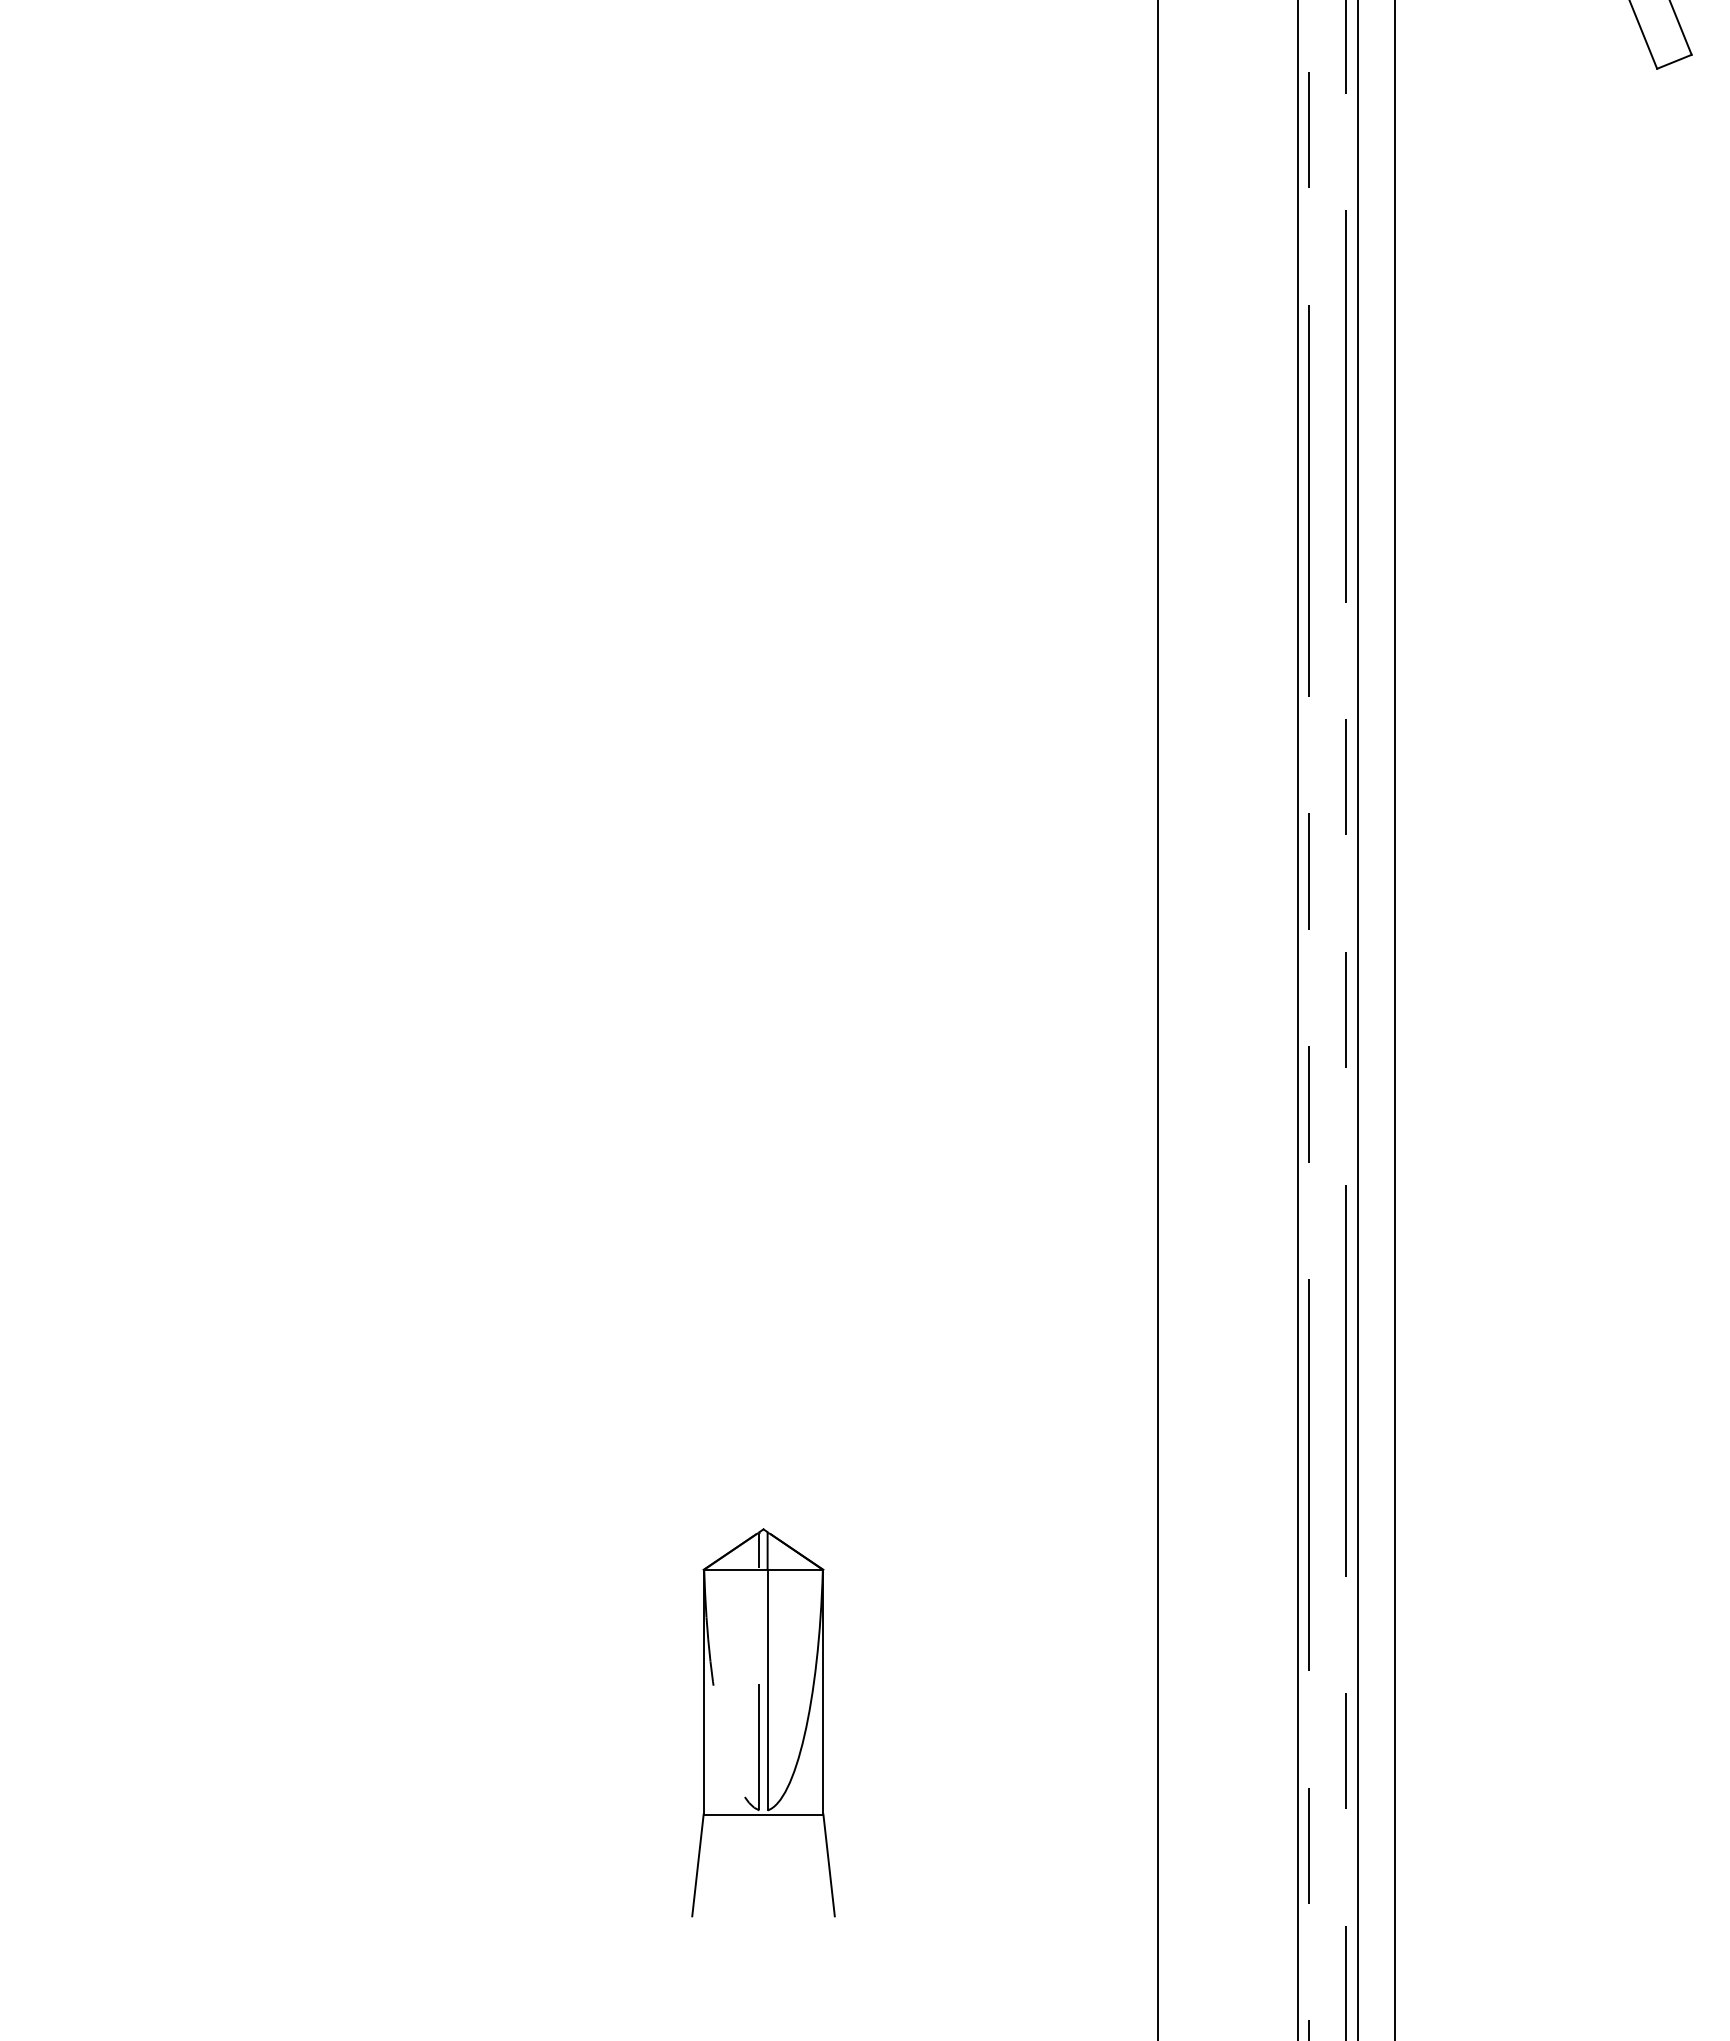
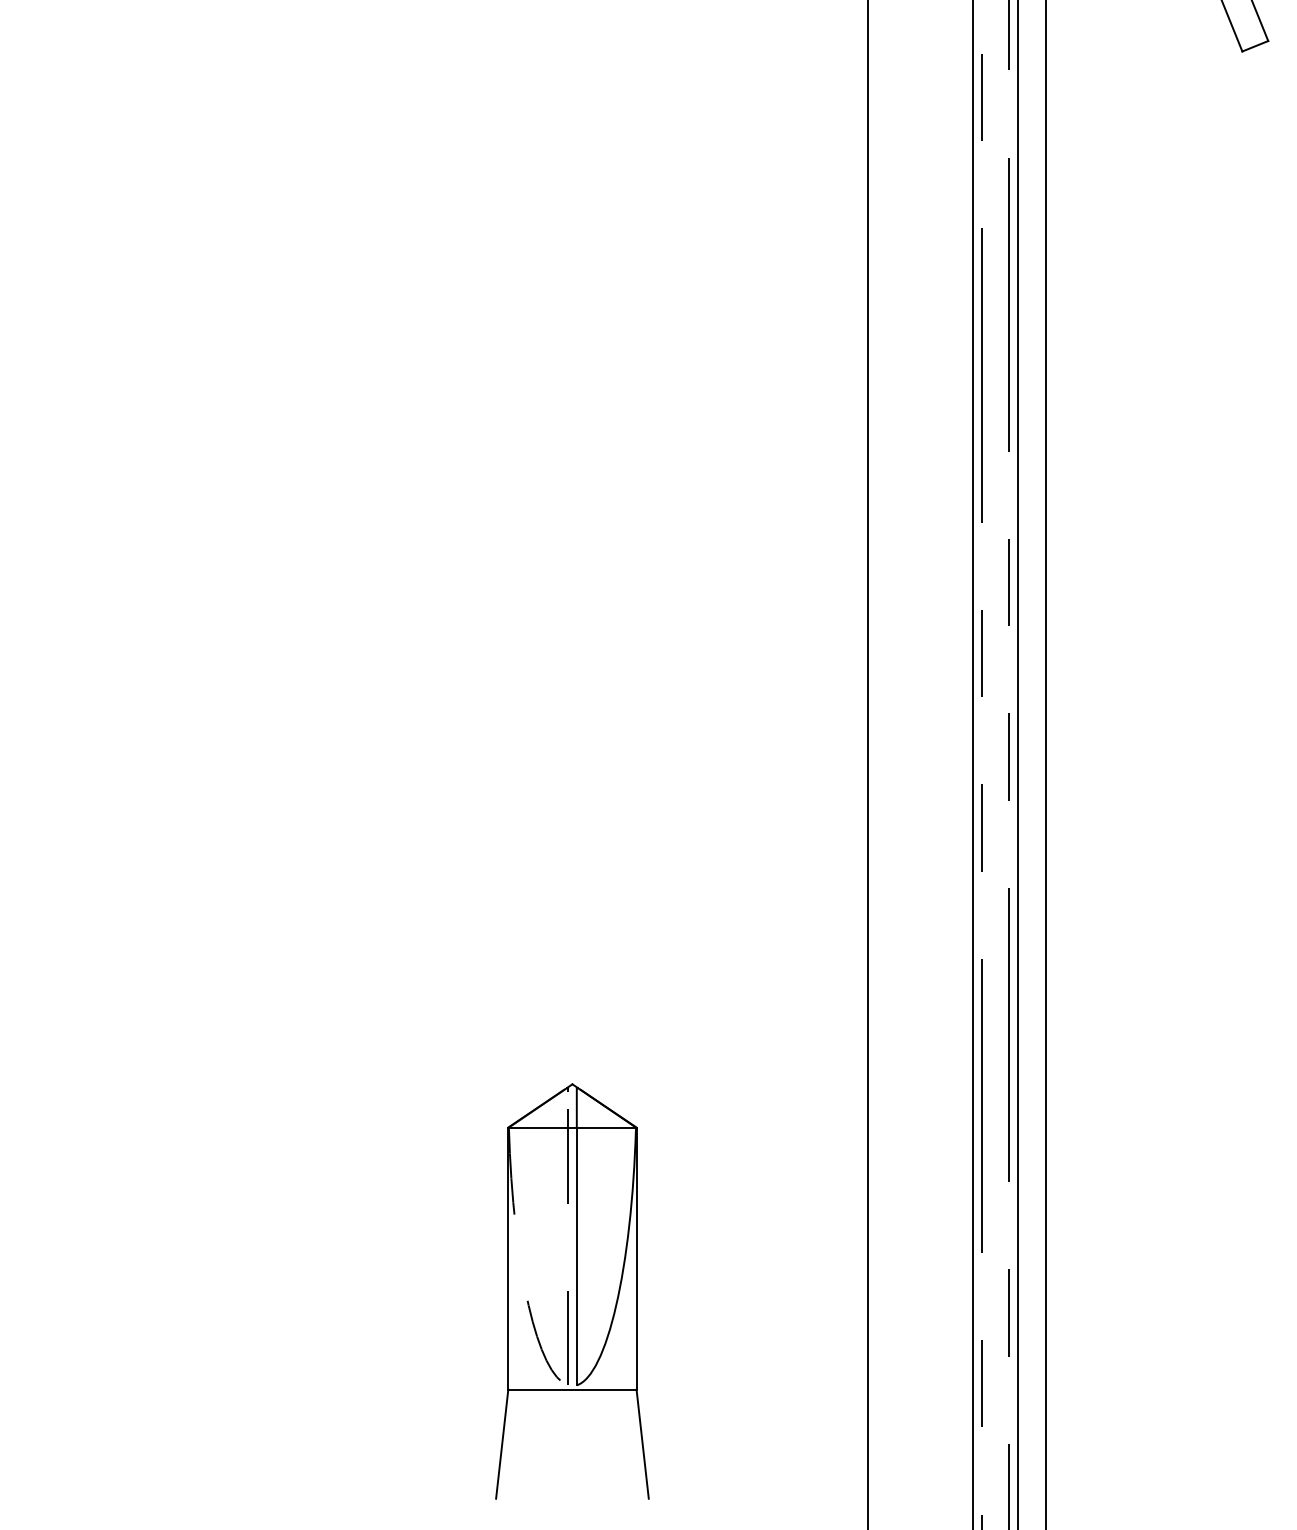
part: (763, 1722) -> (572, 1291), size x1.43

